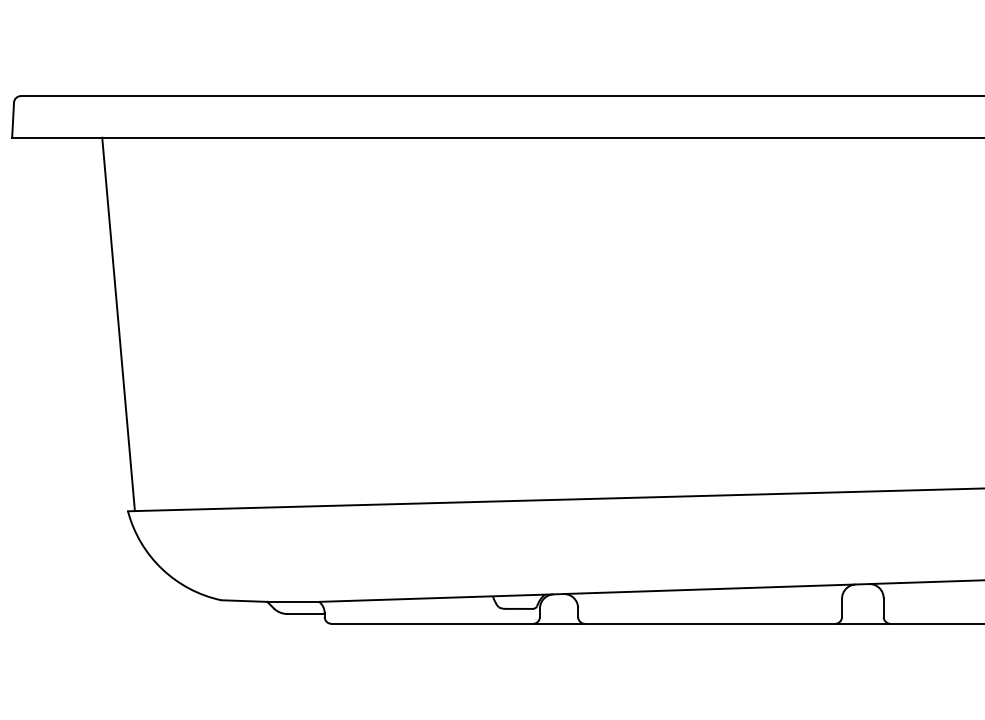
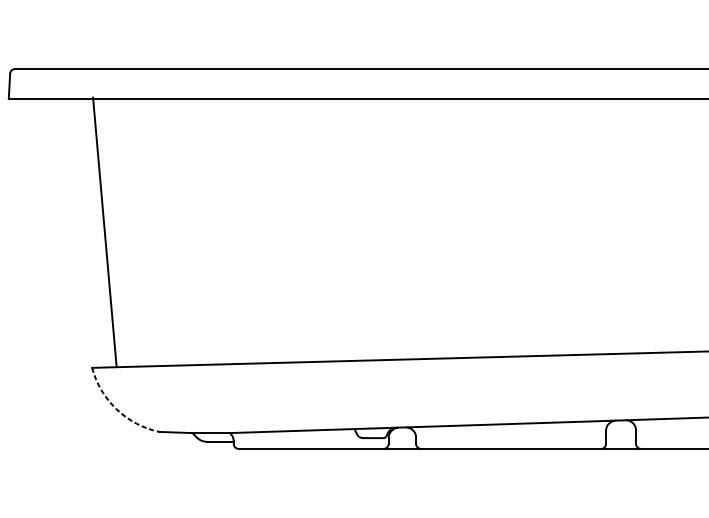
line: (118, 324) -> (104, 232), moved
arc: (162, 569) -> (116, 409), solid -> dashed

